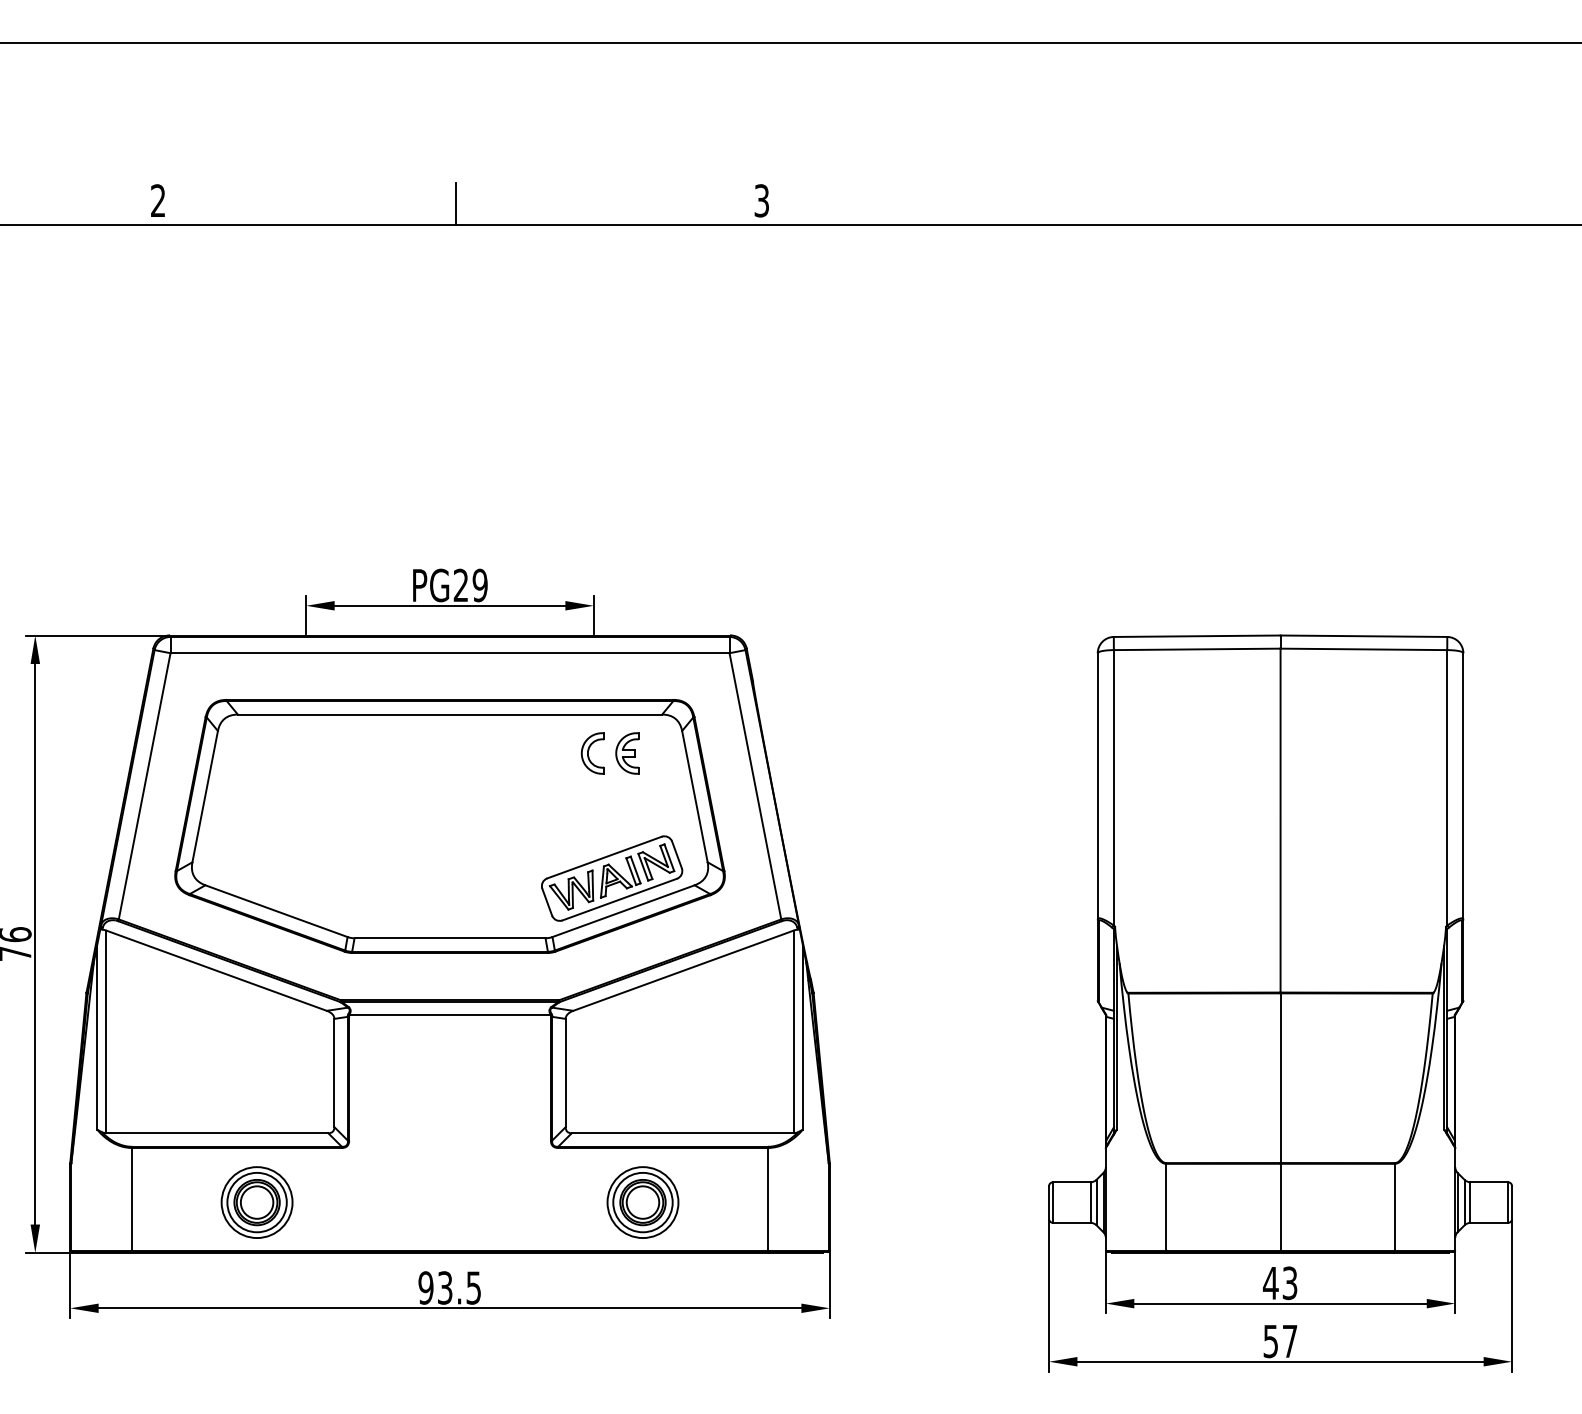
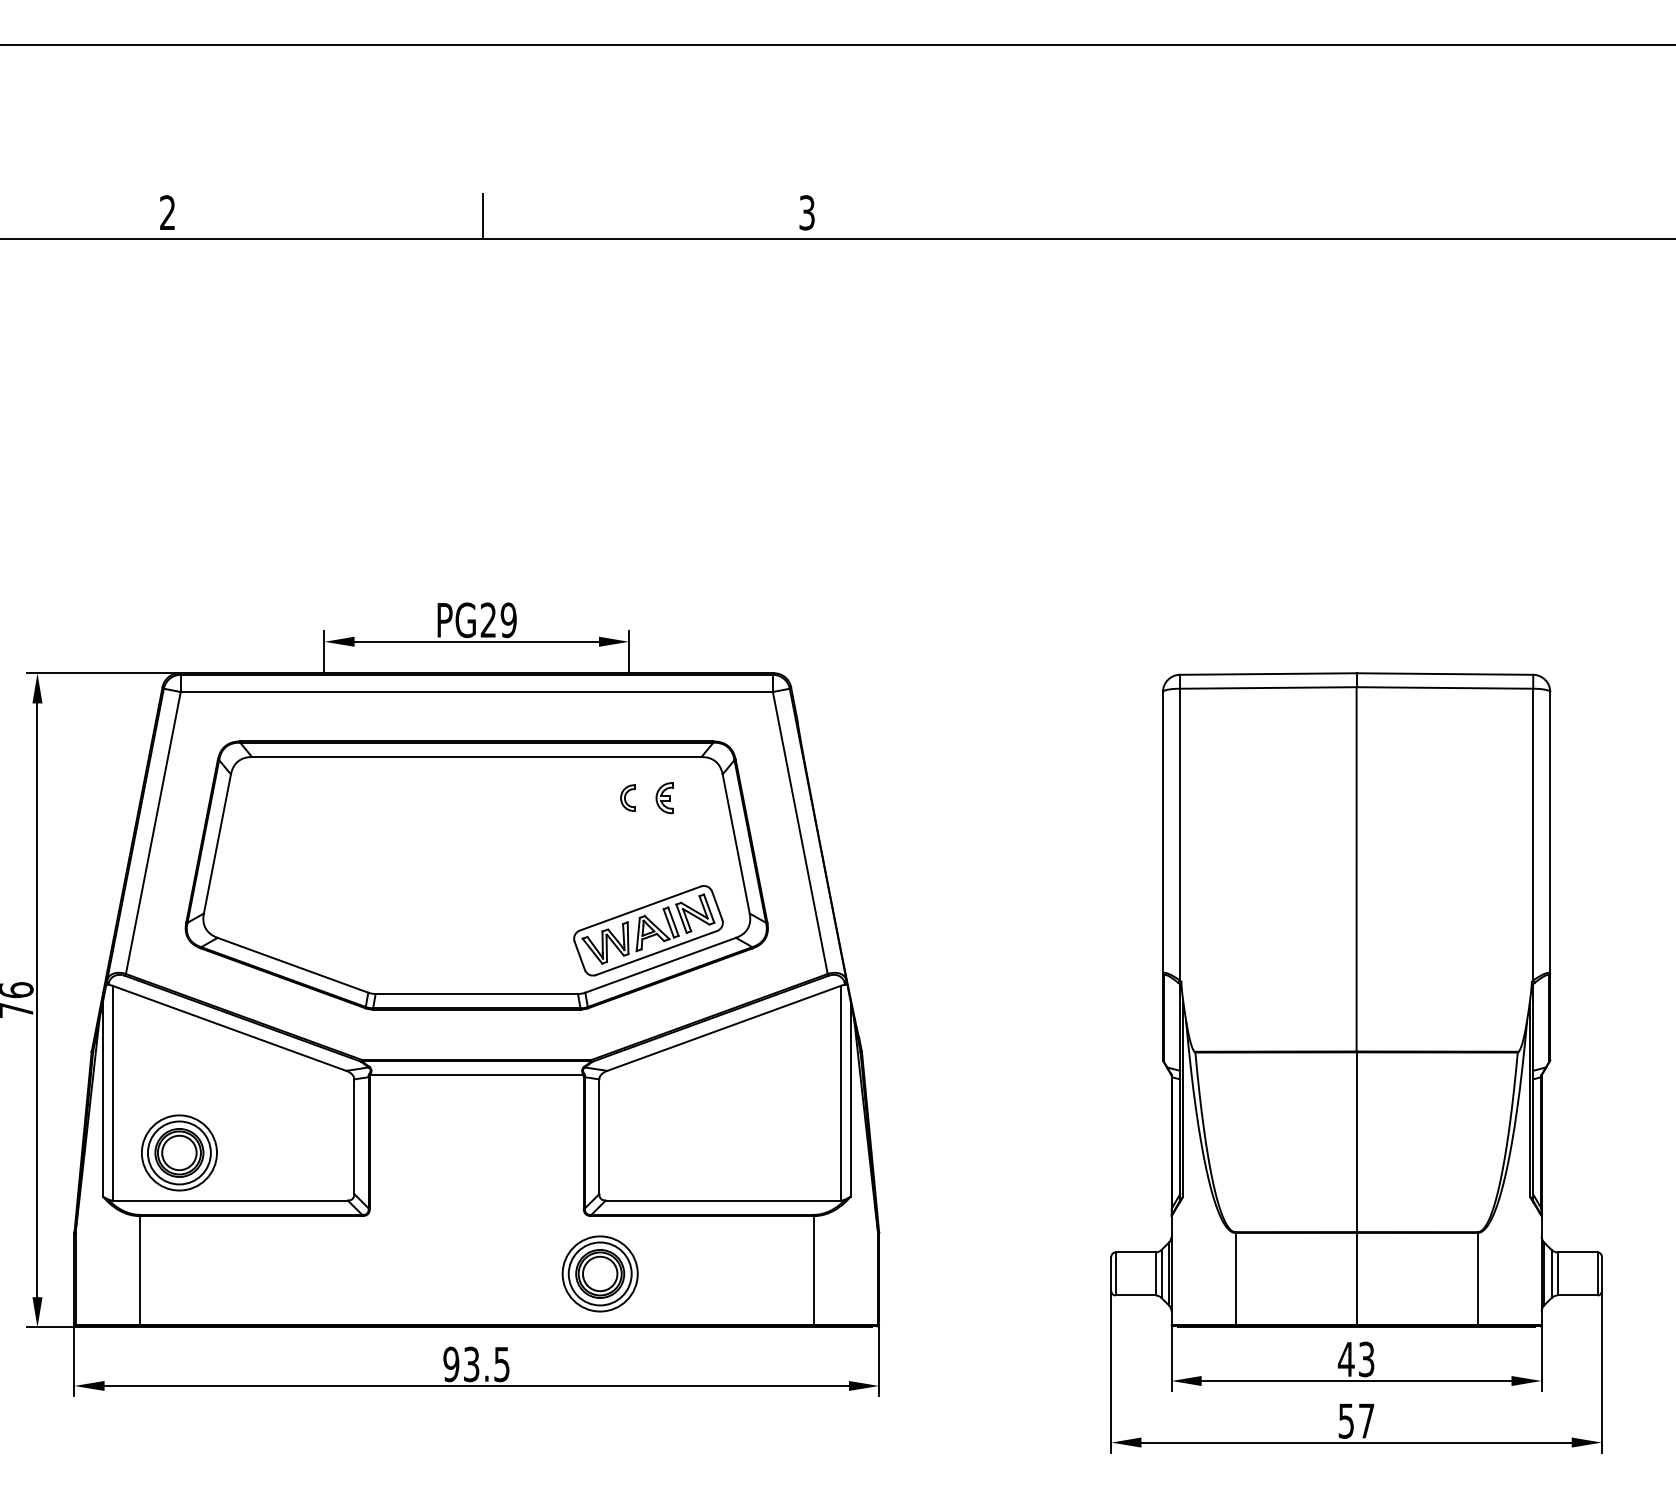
part: (592, 752) -> (627, 797), size x0.6
part: (627, 752) -> (664, 797), size x0.7
part: (257, 1202) -> (179, 1152), moved
part: (642, 1202) -> (599, 1273), moved

